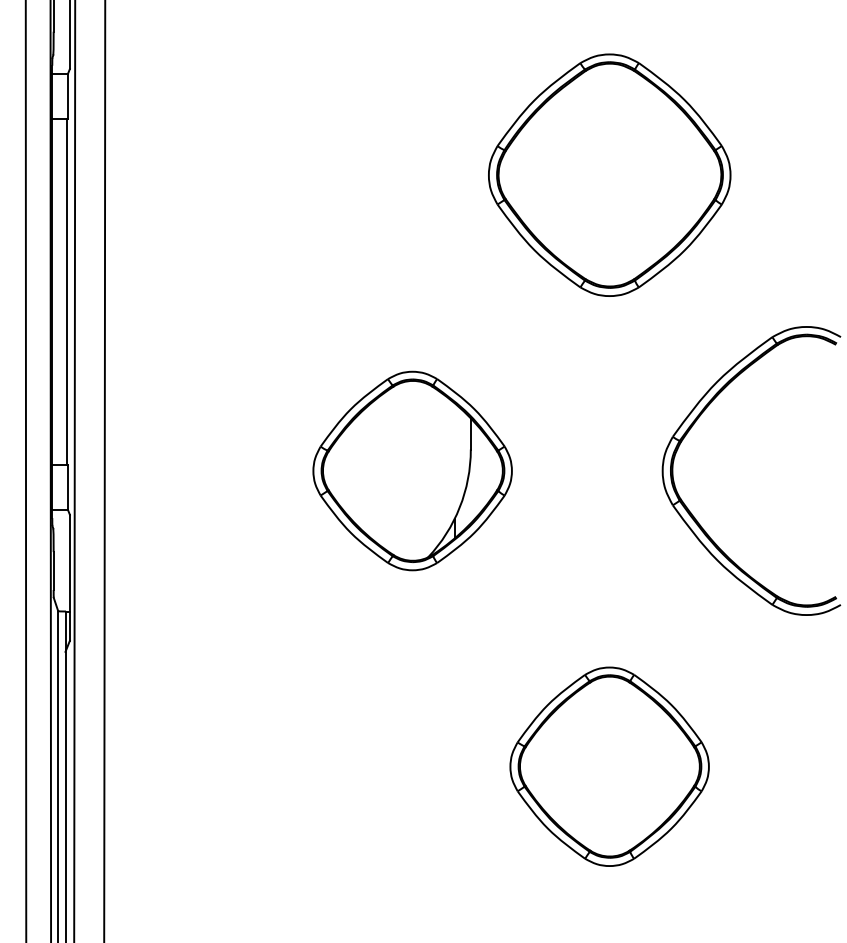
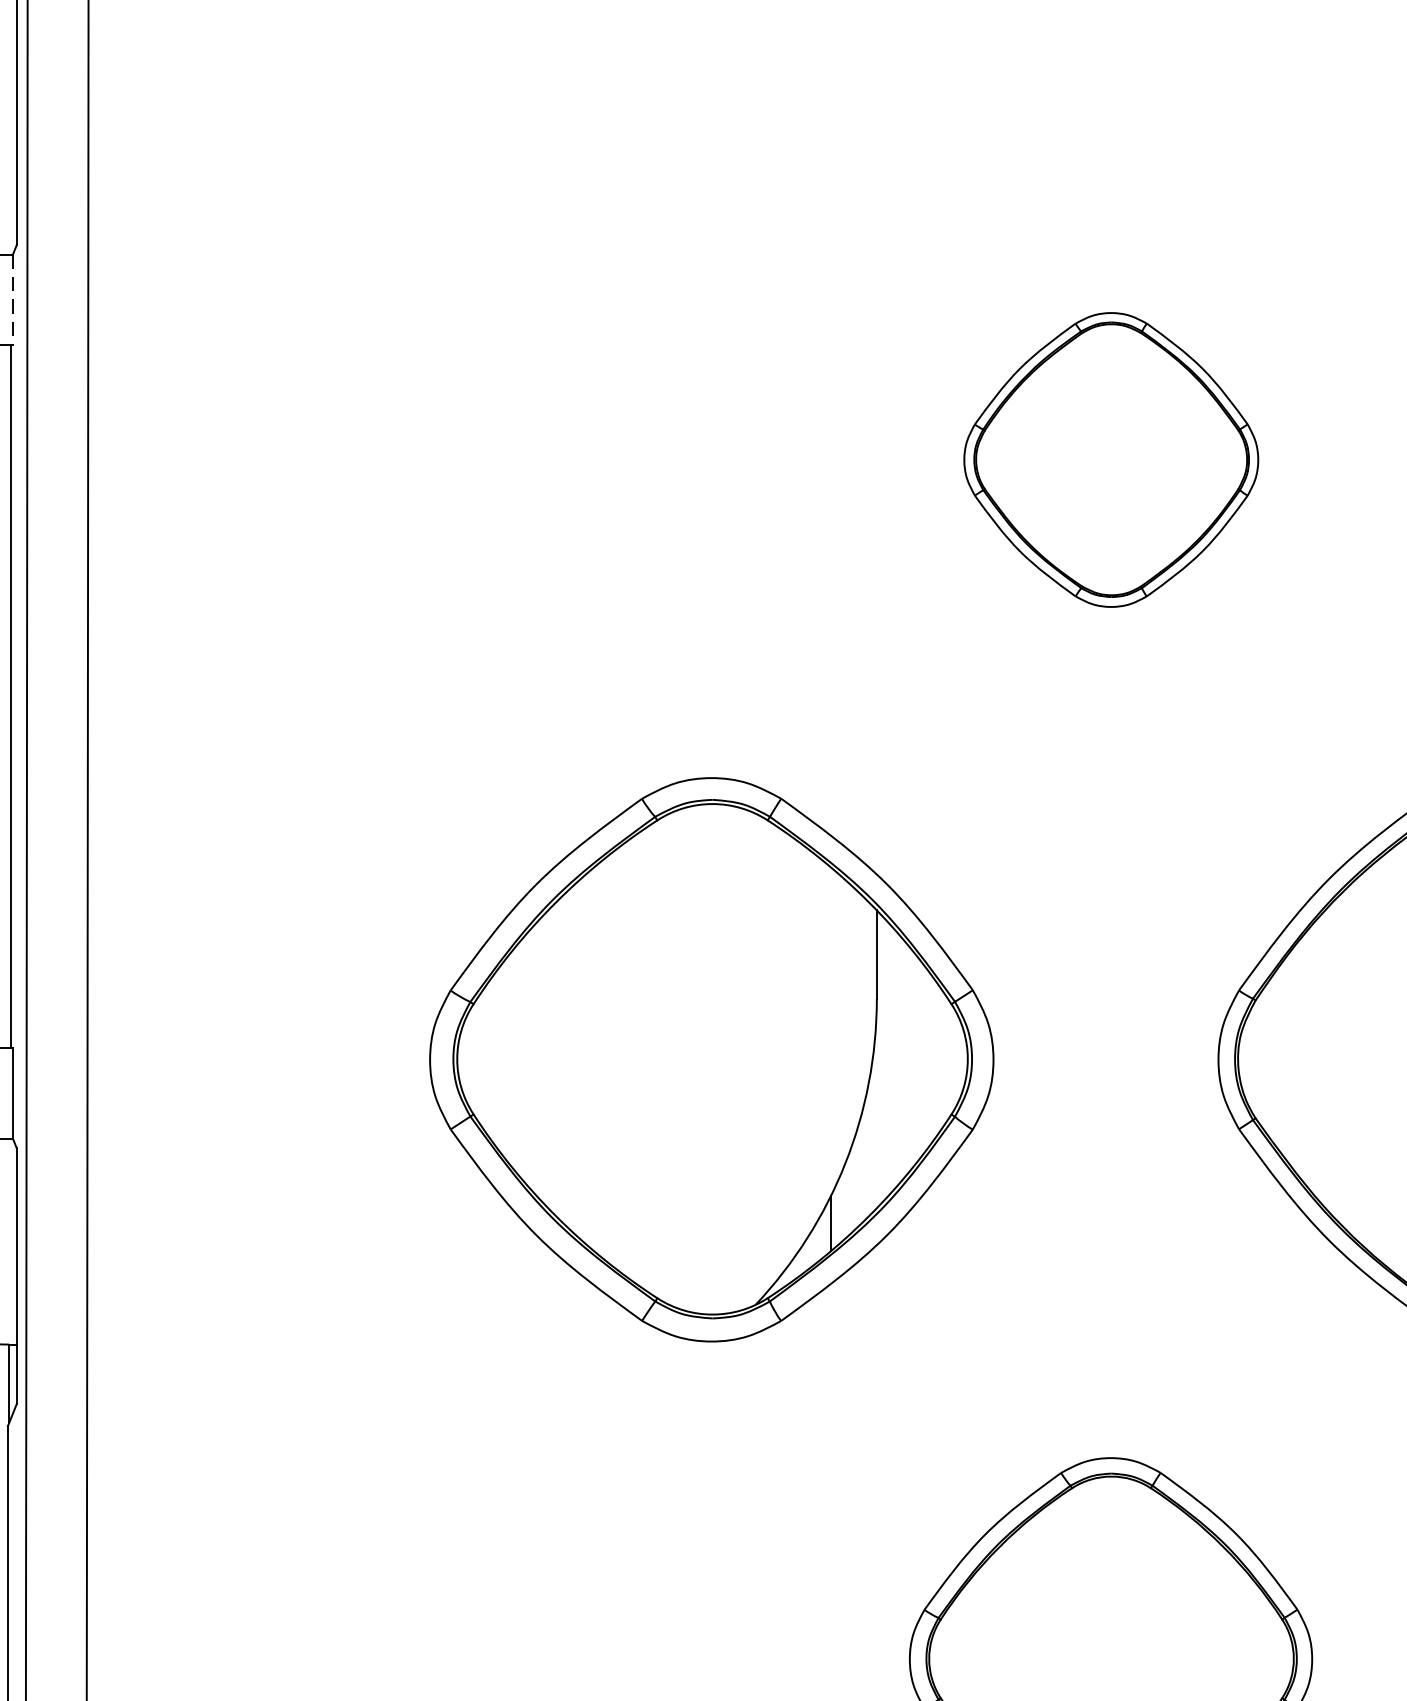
line: (67, 96) -> (11, 300), solid -> dashed
part: (609, 174) -> (1110, 458), size x0.6
part: (412, 470) -> (711, 1058), size x1.4

